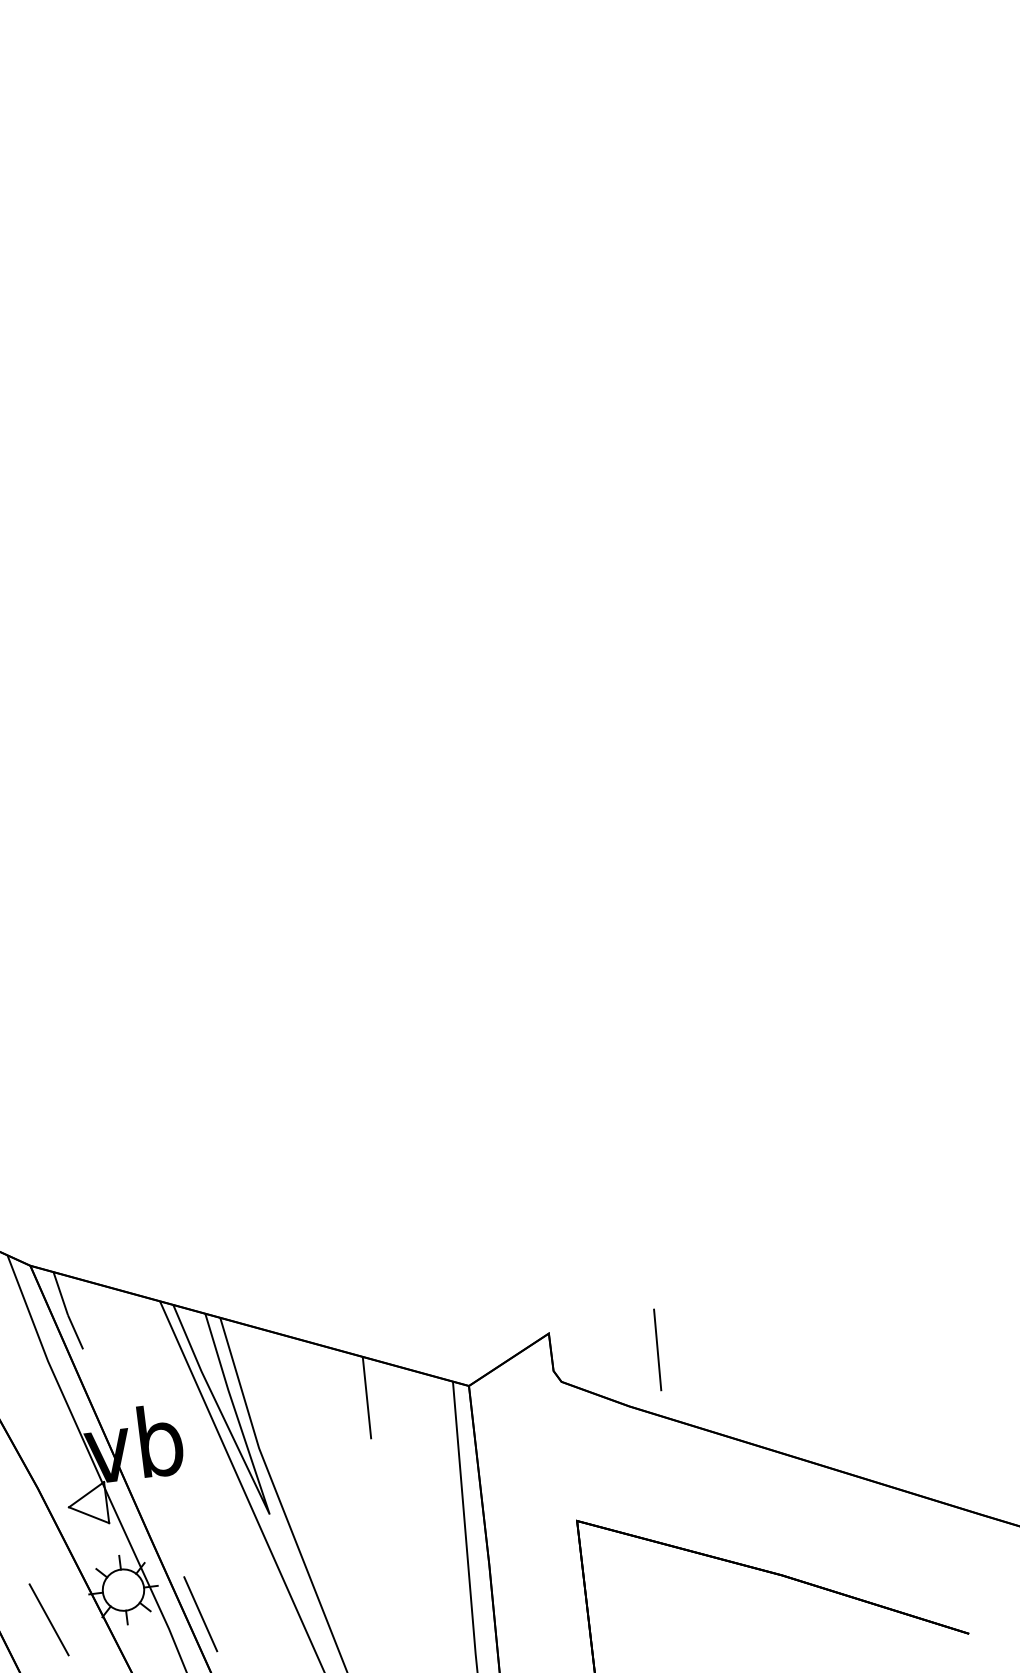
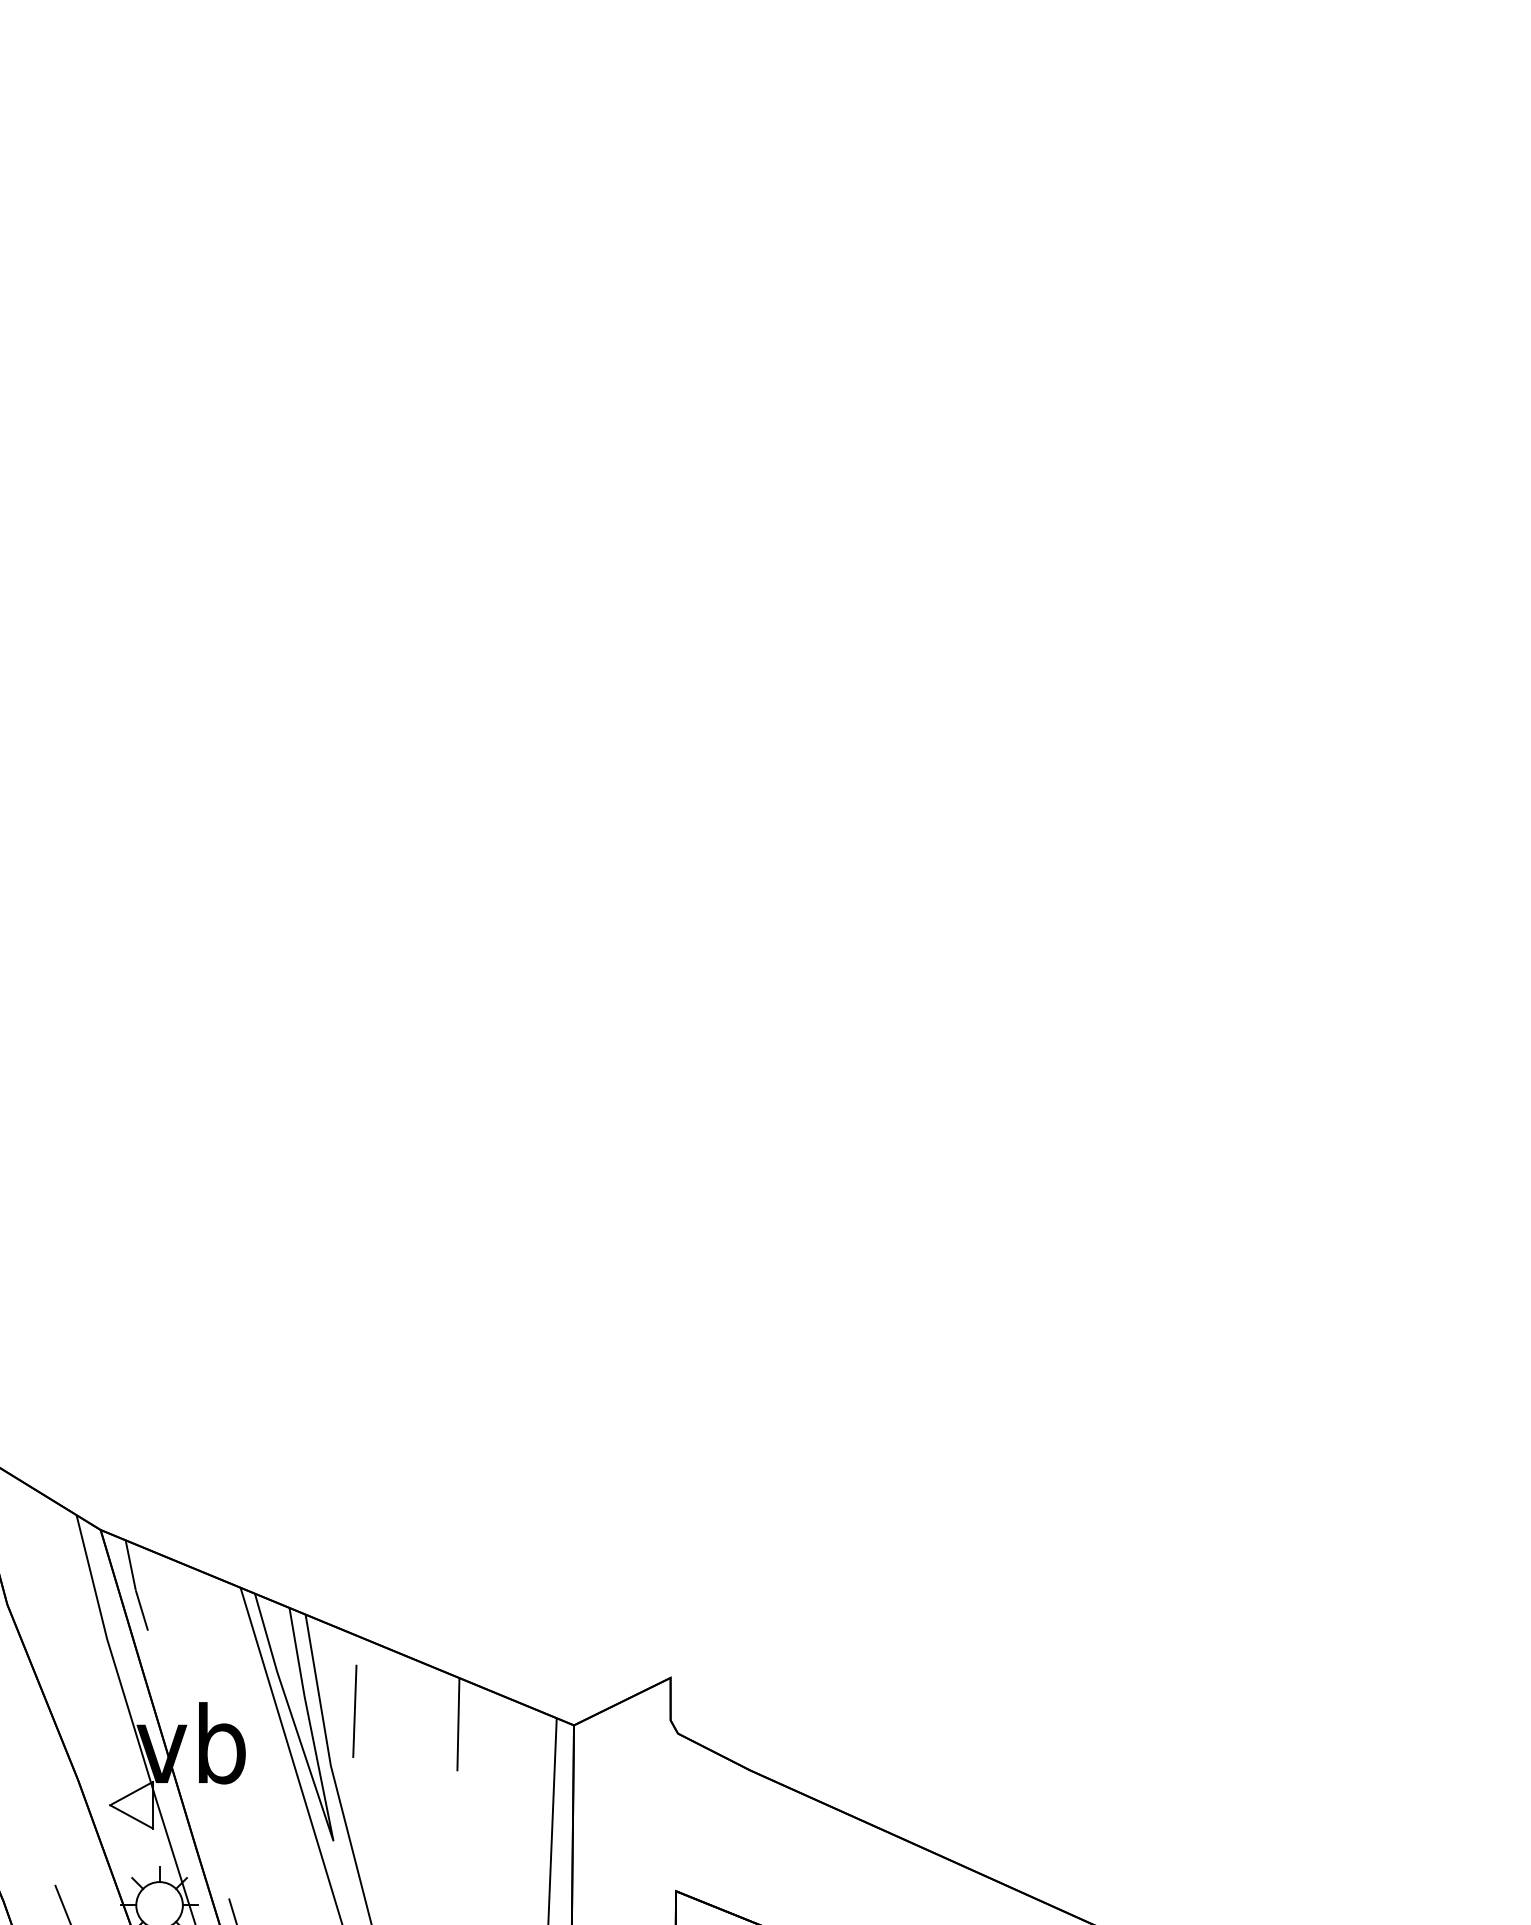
line: (657, 1349) -> (354, 1710), moved

